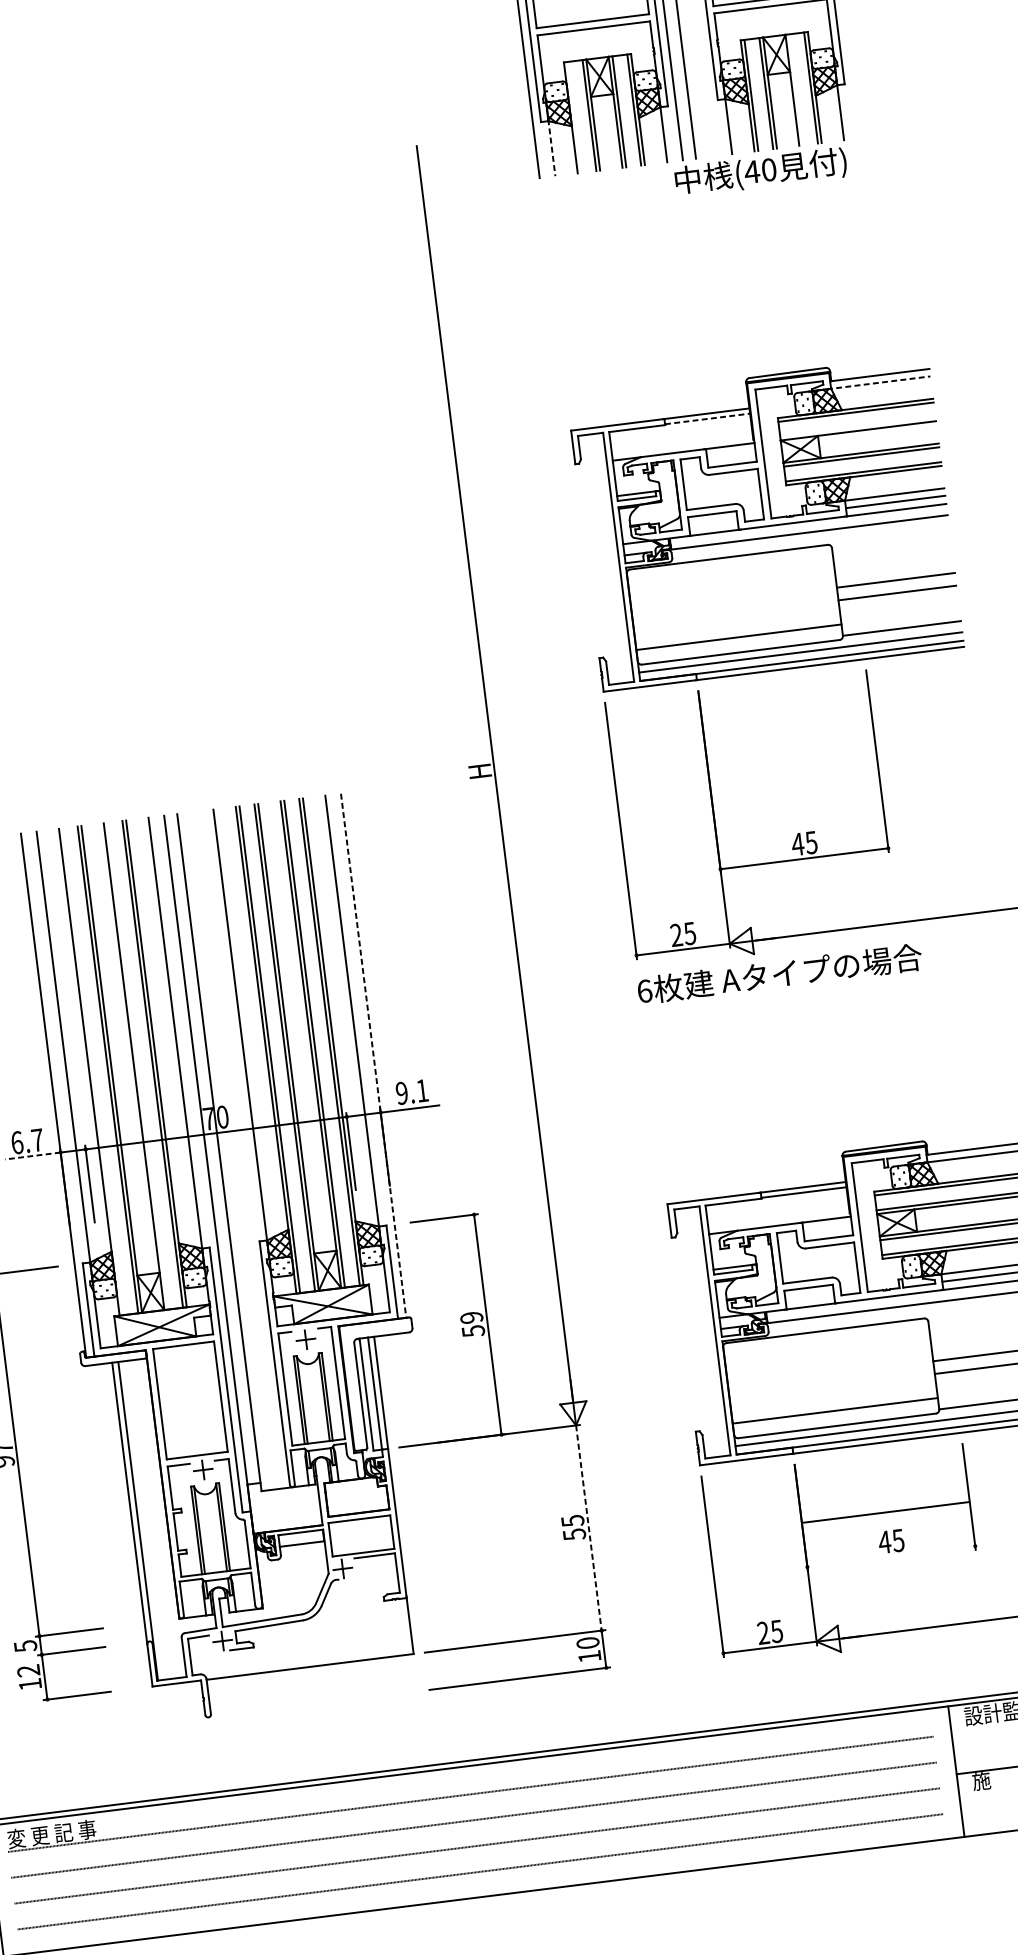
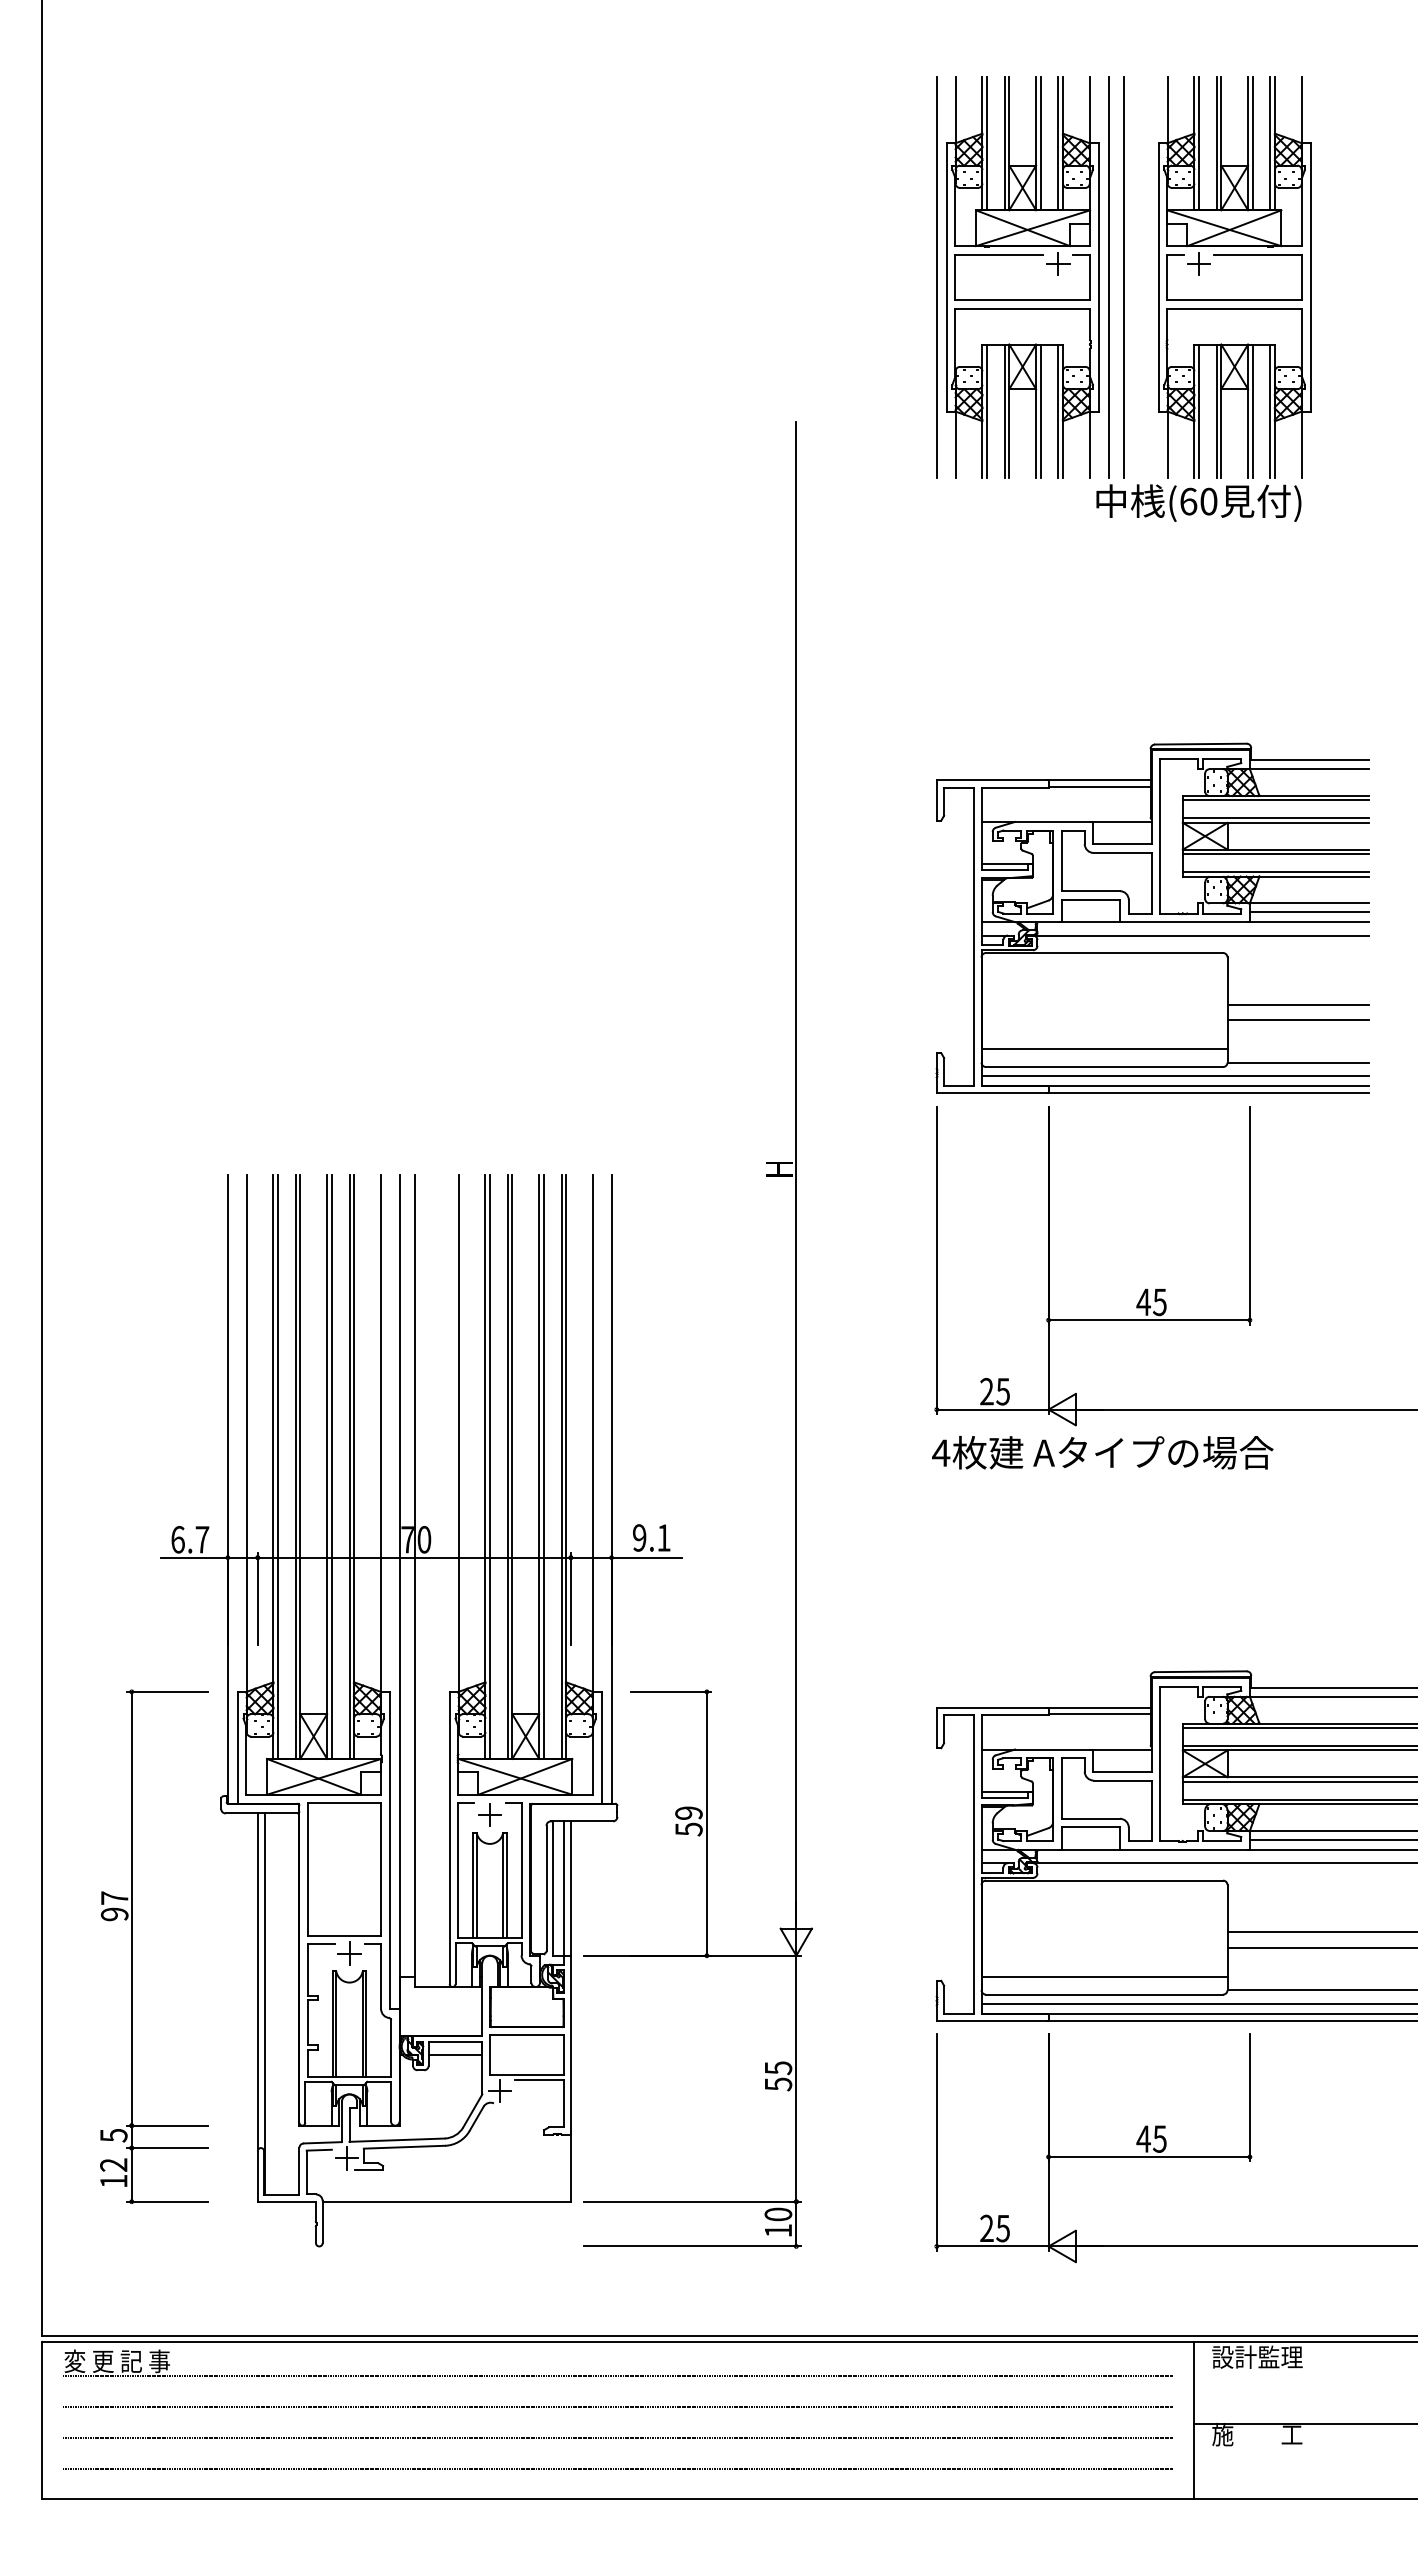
line: (796, 89) -> (1252, 410), added
line: (574, 117) -> (986, 410), added
line: (551, 147) -> (955, 443), dashed -> solid
text: (752, 171) -> (1188, 501), (40 -> (60
line: (879, 383) -> (1307, 769), dashed -> solid
line: (707, 418) -> (1099, 786), dashed -> solid
line: (857, 427) -> (1275, 818), added
text: (644, 990) -> (941, 1452), 6 -> 4
line: (373, 1055) -> (611, 1489), dashed -> solid
line: (137, 1065) -> (331, 1466), added
line: (92, 1071) -> (277, 1466), added
line: (32, 1155) -> (194, 1557), dashed -> solid
line: (885, 1512) -> (1148, 2157), moved
line: (588, 1527) -> (796, 2078), dashed -> solid

